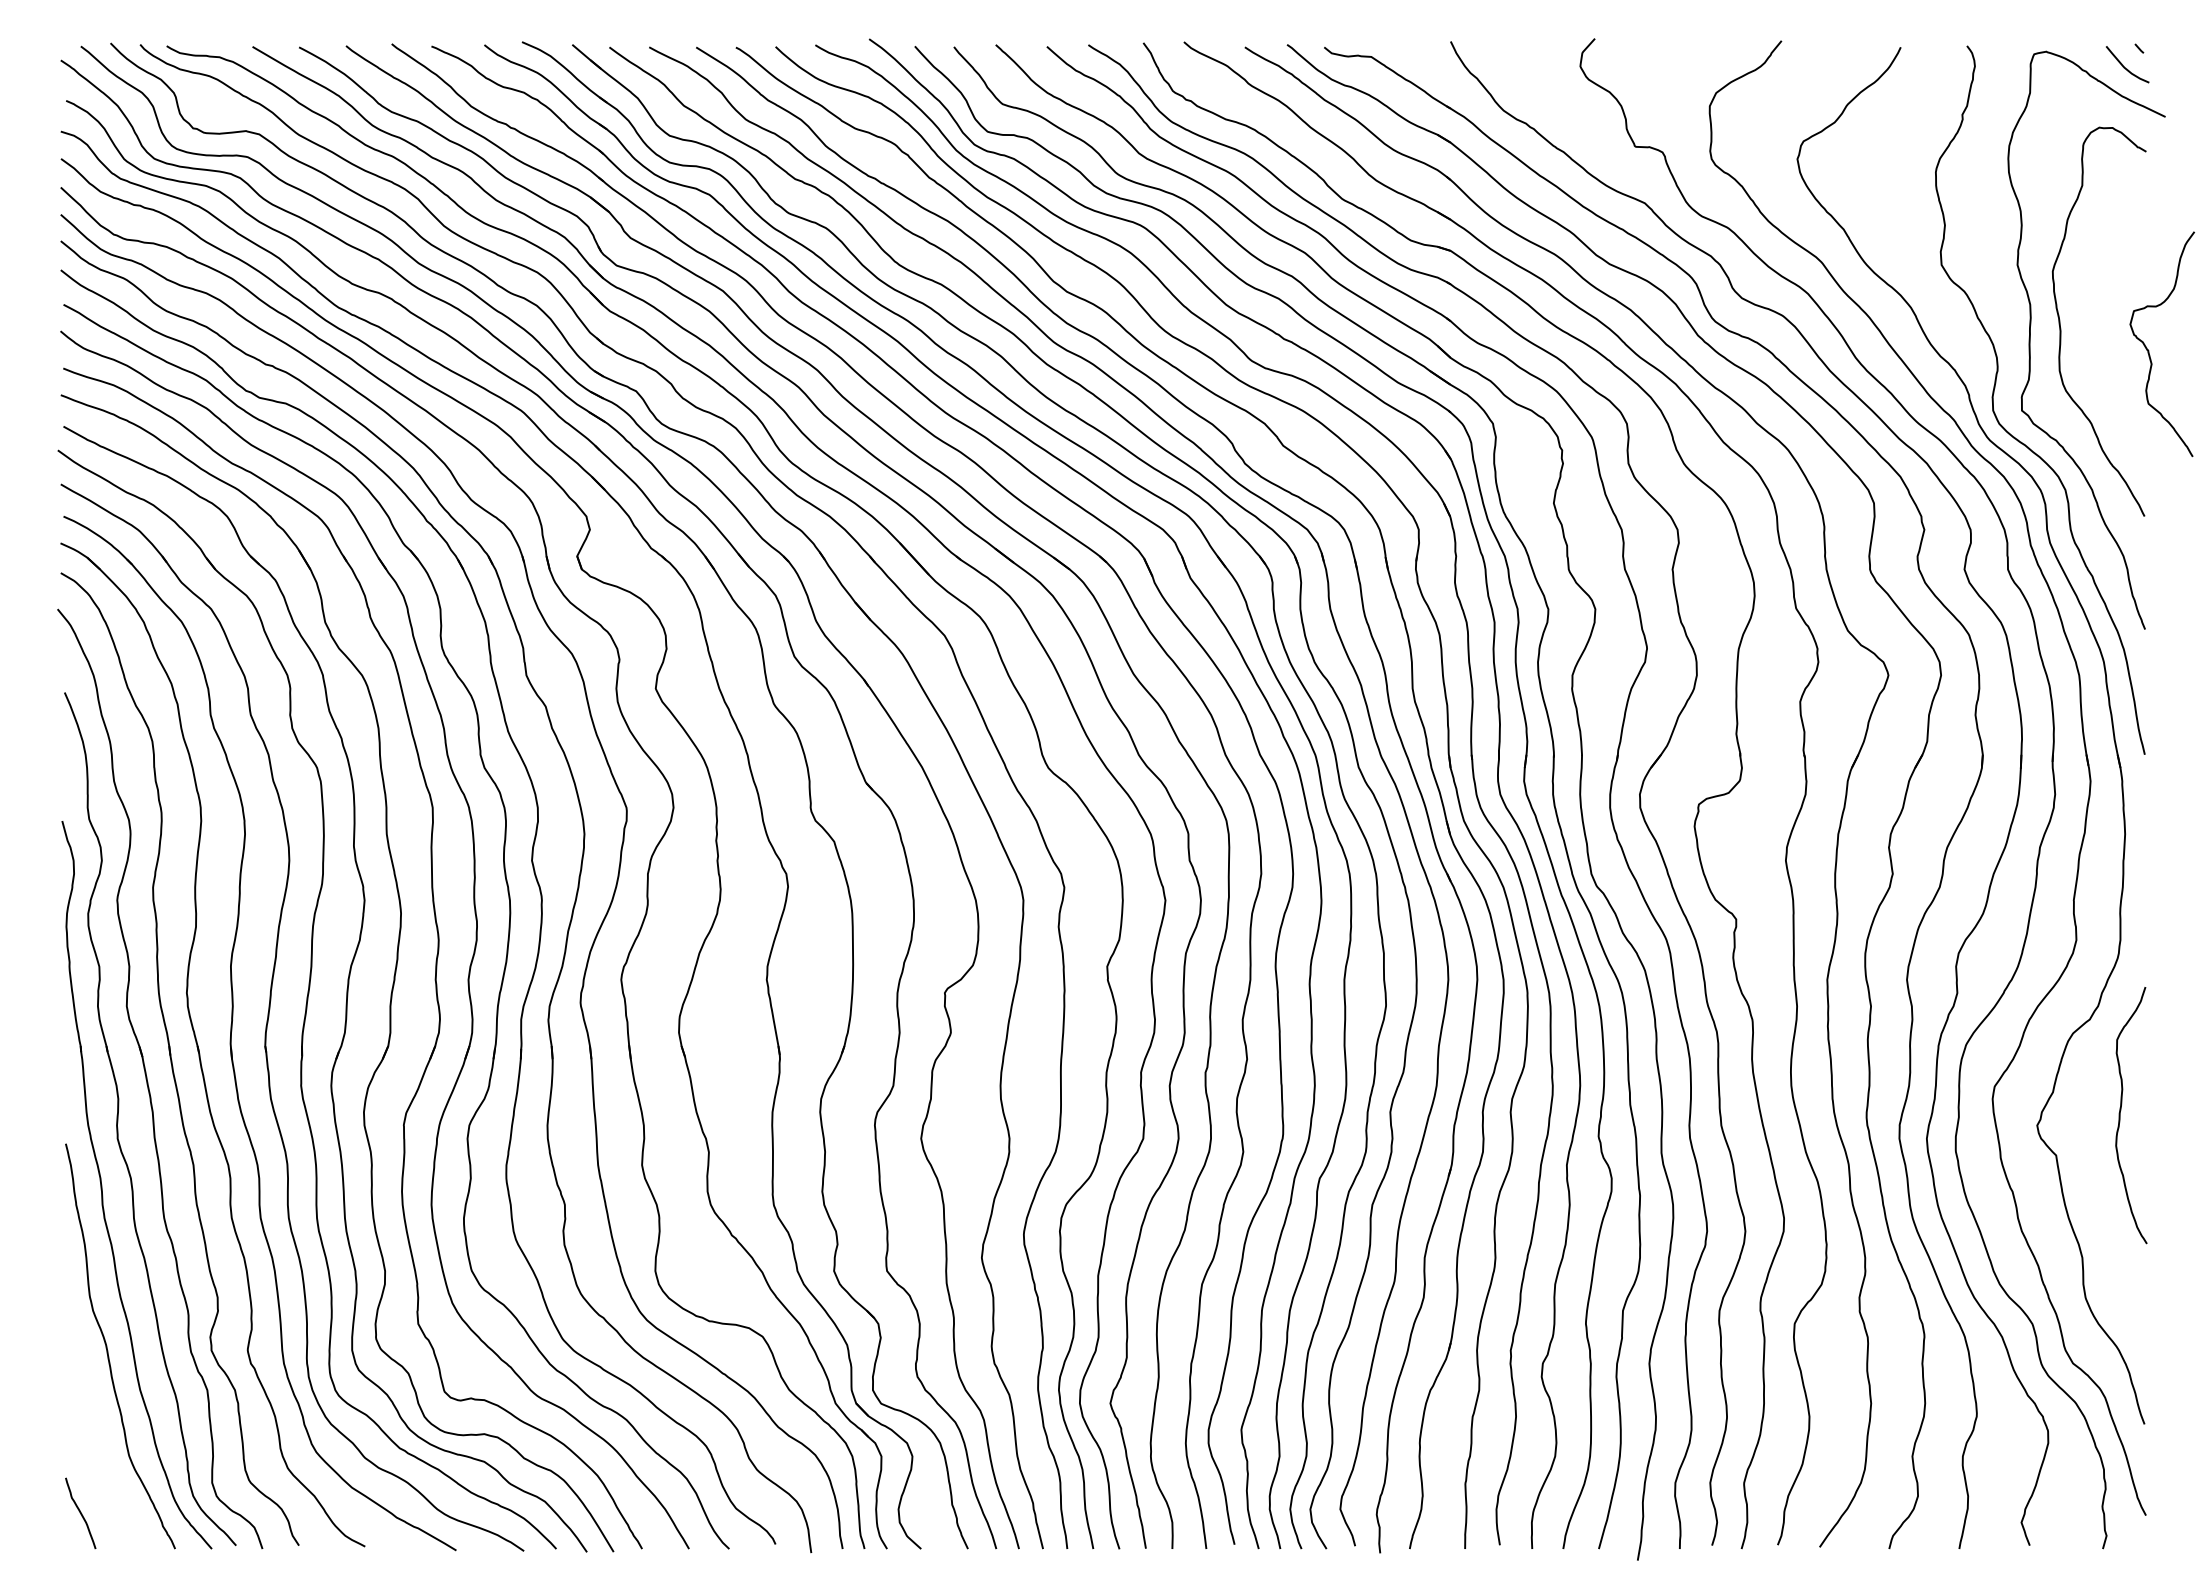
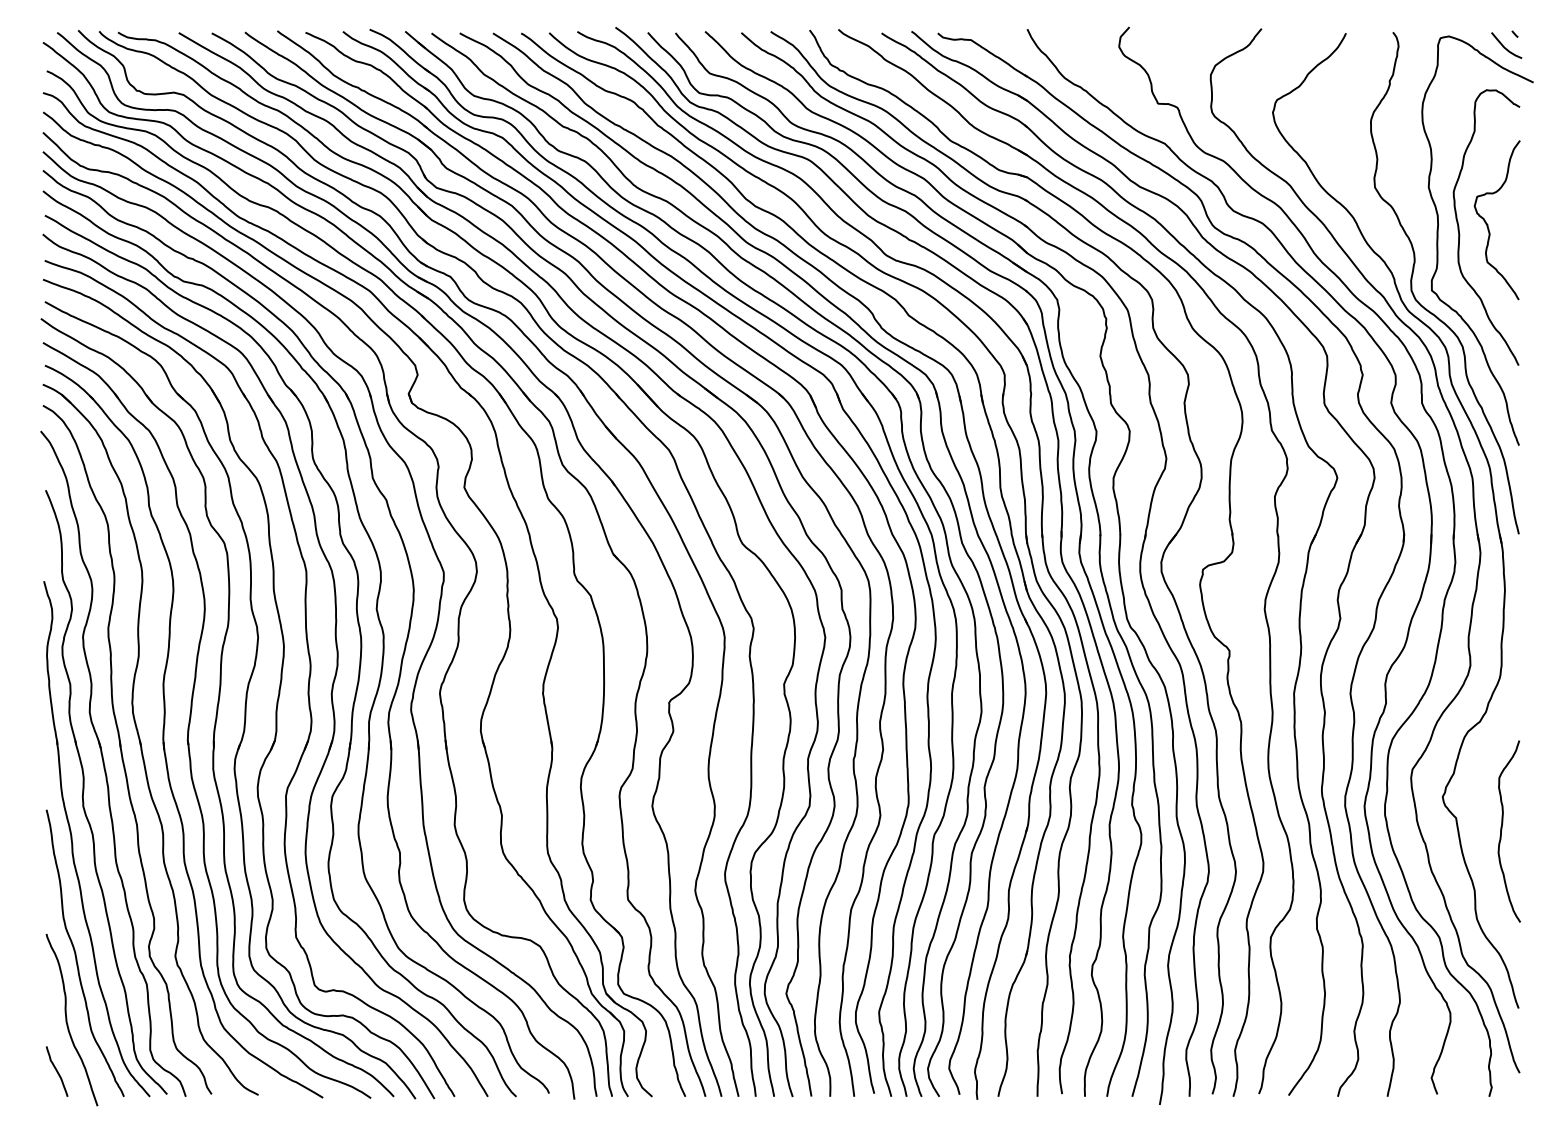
curve: (2149, 350) -> (1488, 224), moved
curve: (2120, 1115) -> (1501, 831), moved
curve: (95, 1443) -> (67, 1022), added

